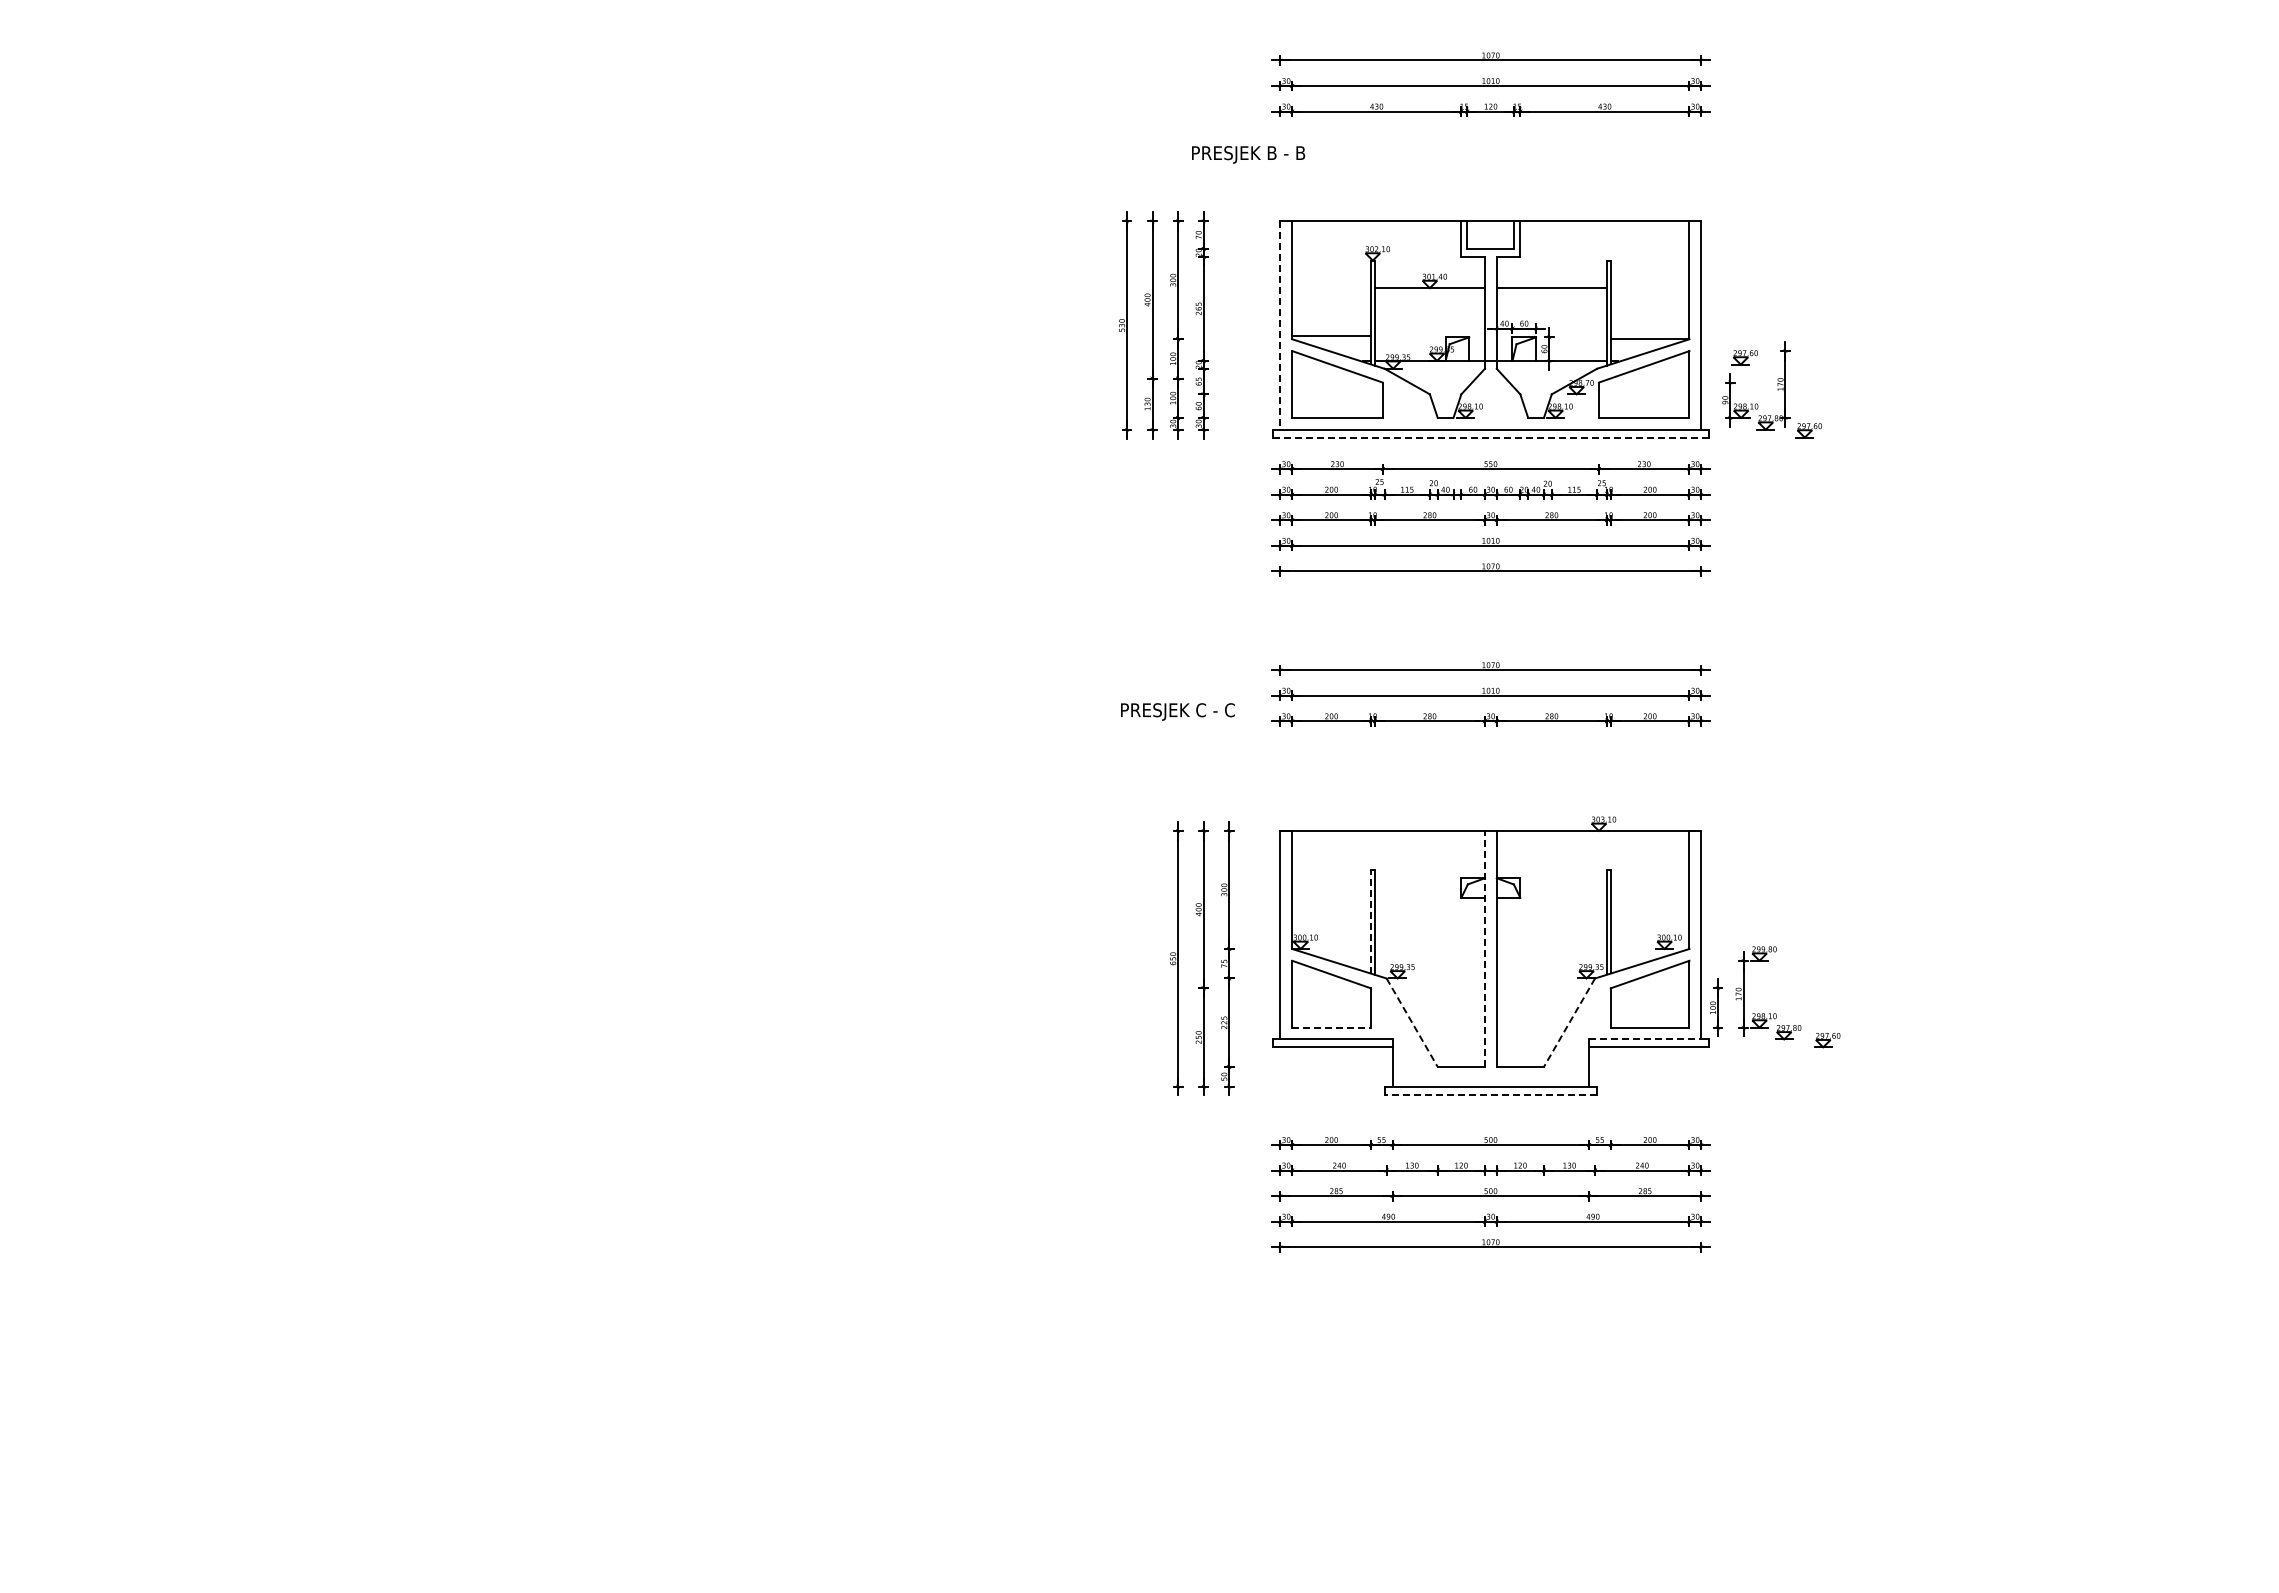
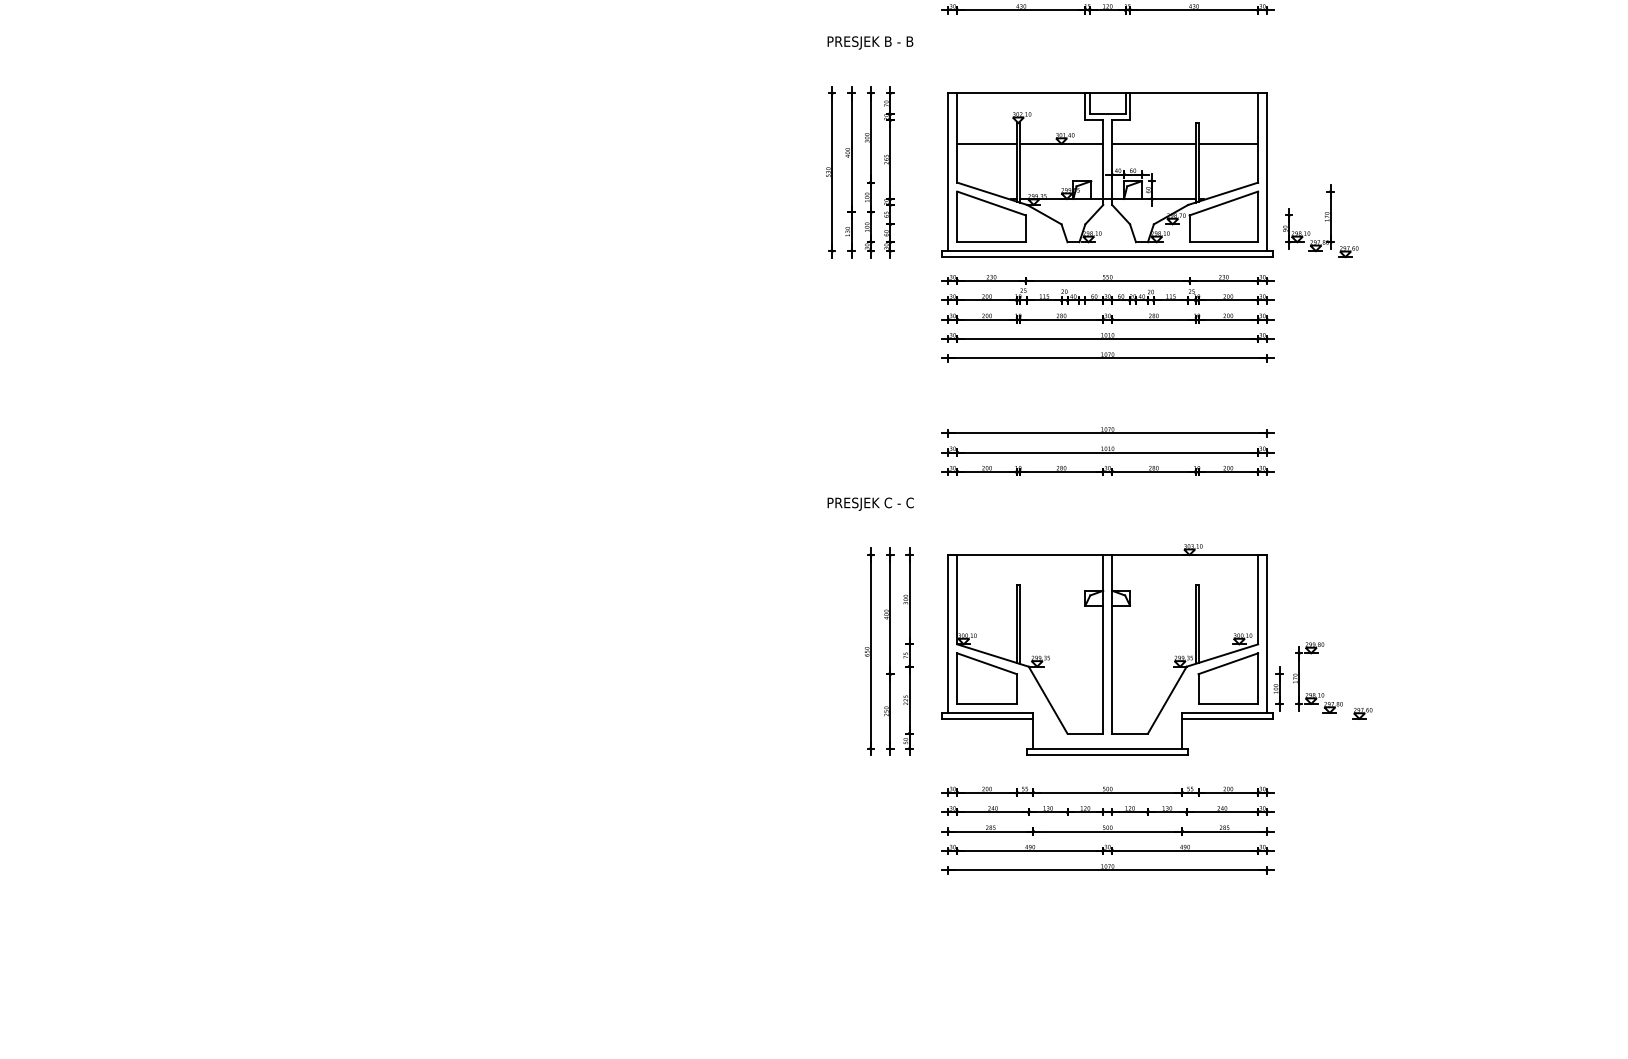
text: (1248, 154) -> (870, 42), moved
line: (1280, 326) -> (948, 172), dashed -> solid
line: (1331, 336) -> (987, 144), moved
line: (1649, 339) -> (1227, 144), moved
part: (1744, 357) -> (1299, 196), removed
line: (1490, 437) -> (1107, 257), dashed -> solid
text: (1177, 711) -> (870, 503), moved
line: (1370, 921) -> (1016, 623), dashed -> solid
line: (1484, 949) -> (1102, 644), dashed -> solid
line: (1412, 1023) -> (1048, 700), dashed -> solid
line: (1569, 1023) -> (1167, 700), dashed -> solid
line: (1332, 1027) -> (987, 703), dashed -> solid
line: (1645, 1039) -> (1224, 712), dashed -> solid
line: (1490, 1094) -> (1107, 754), dashed -> solid

